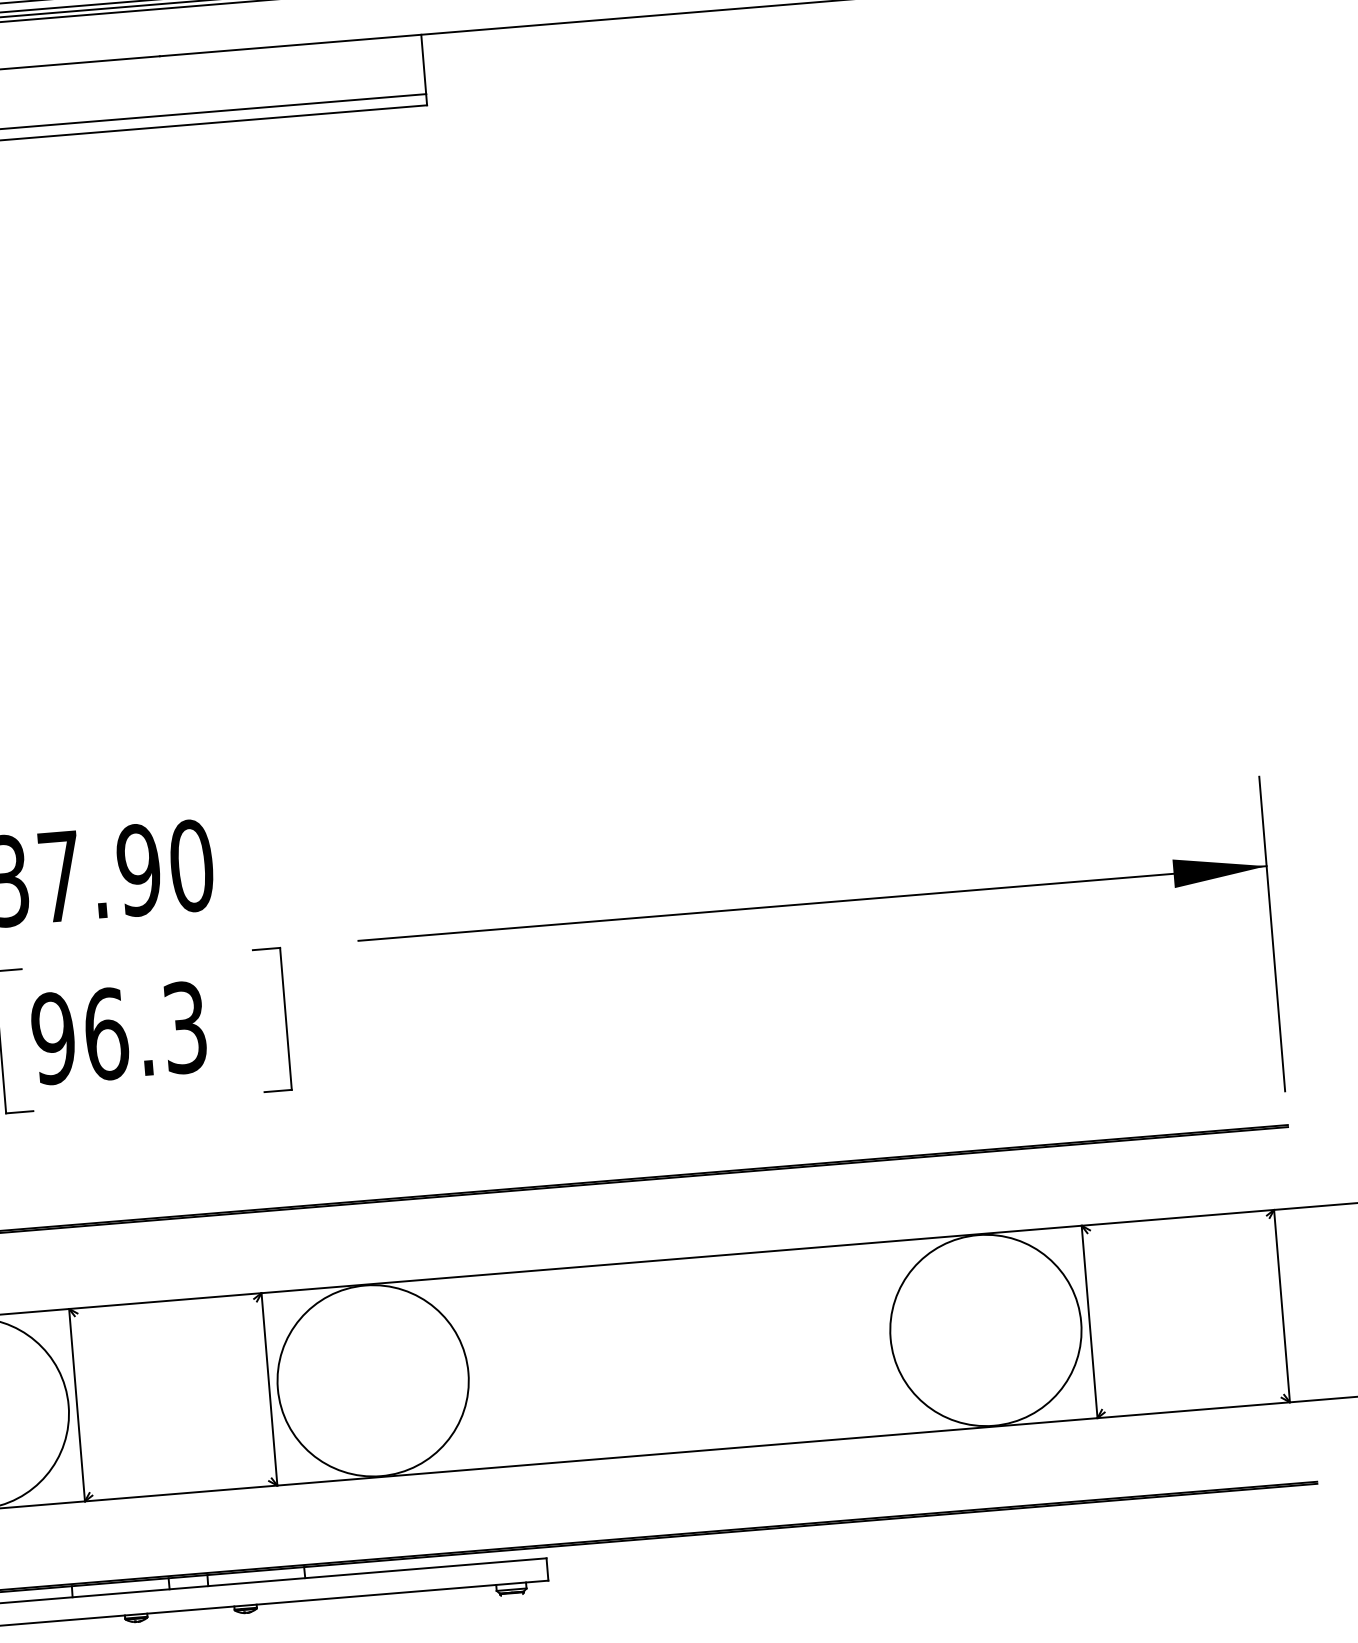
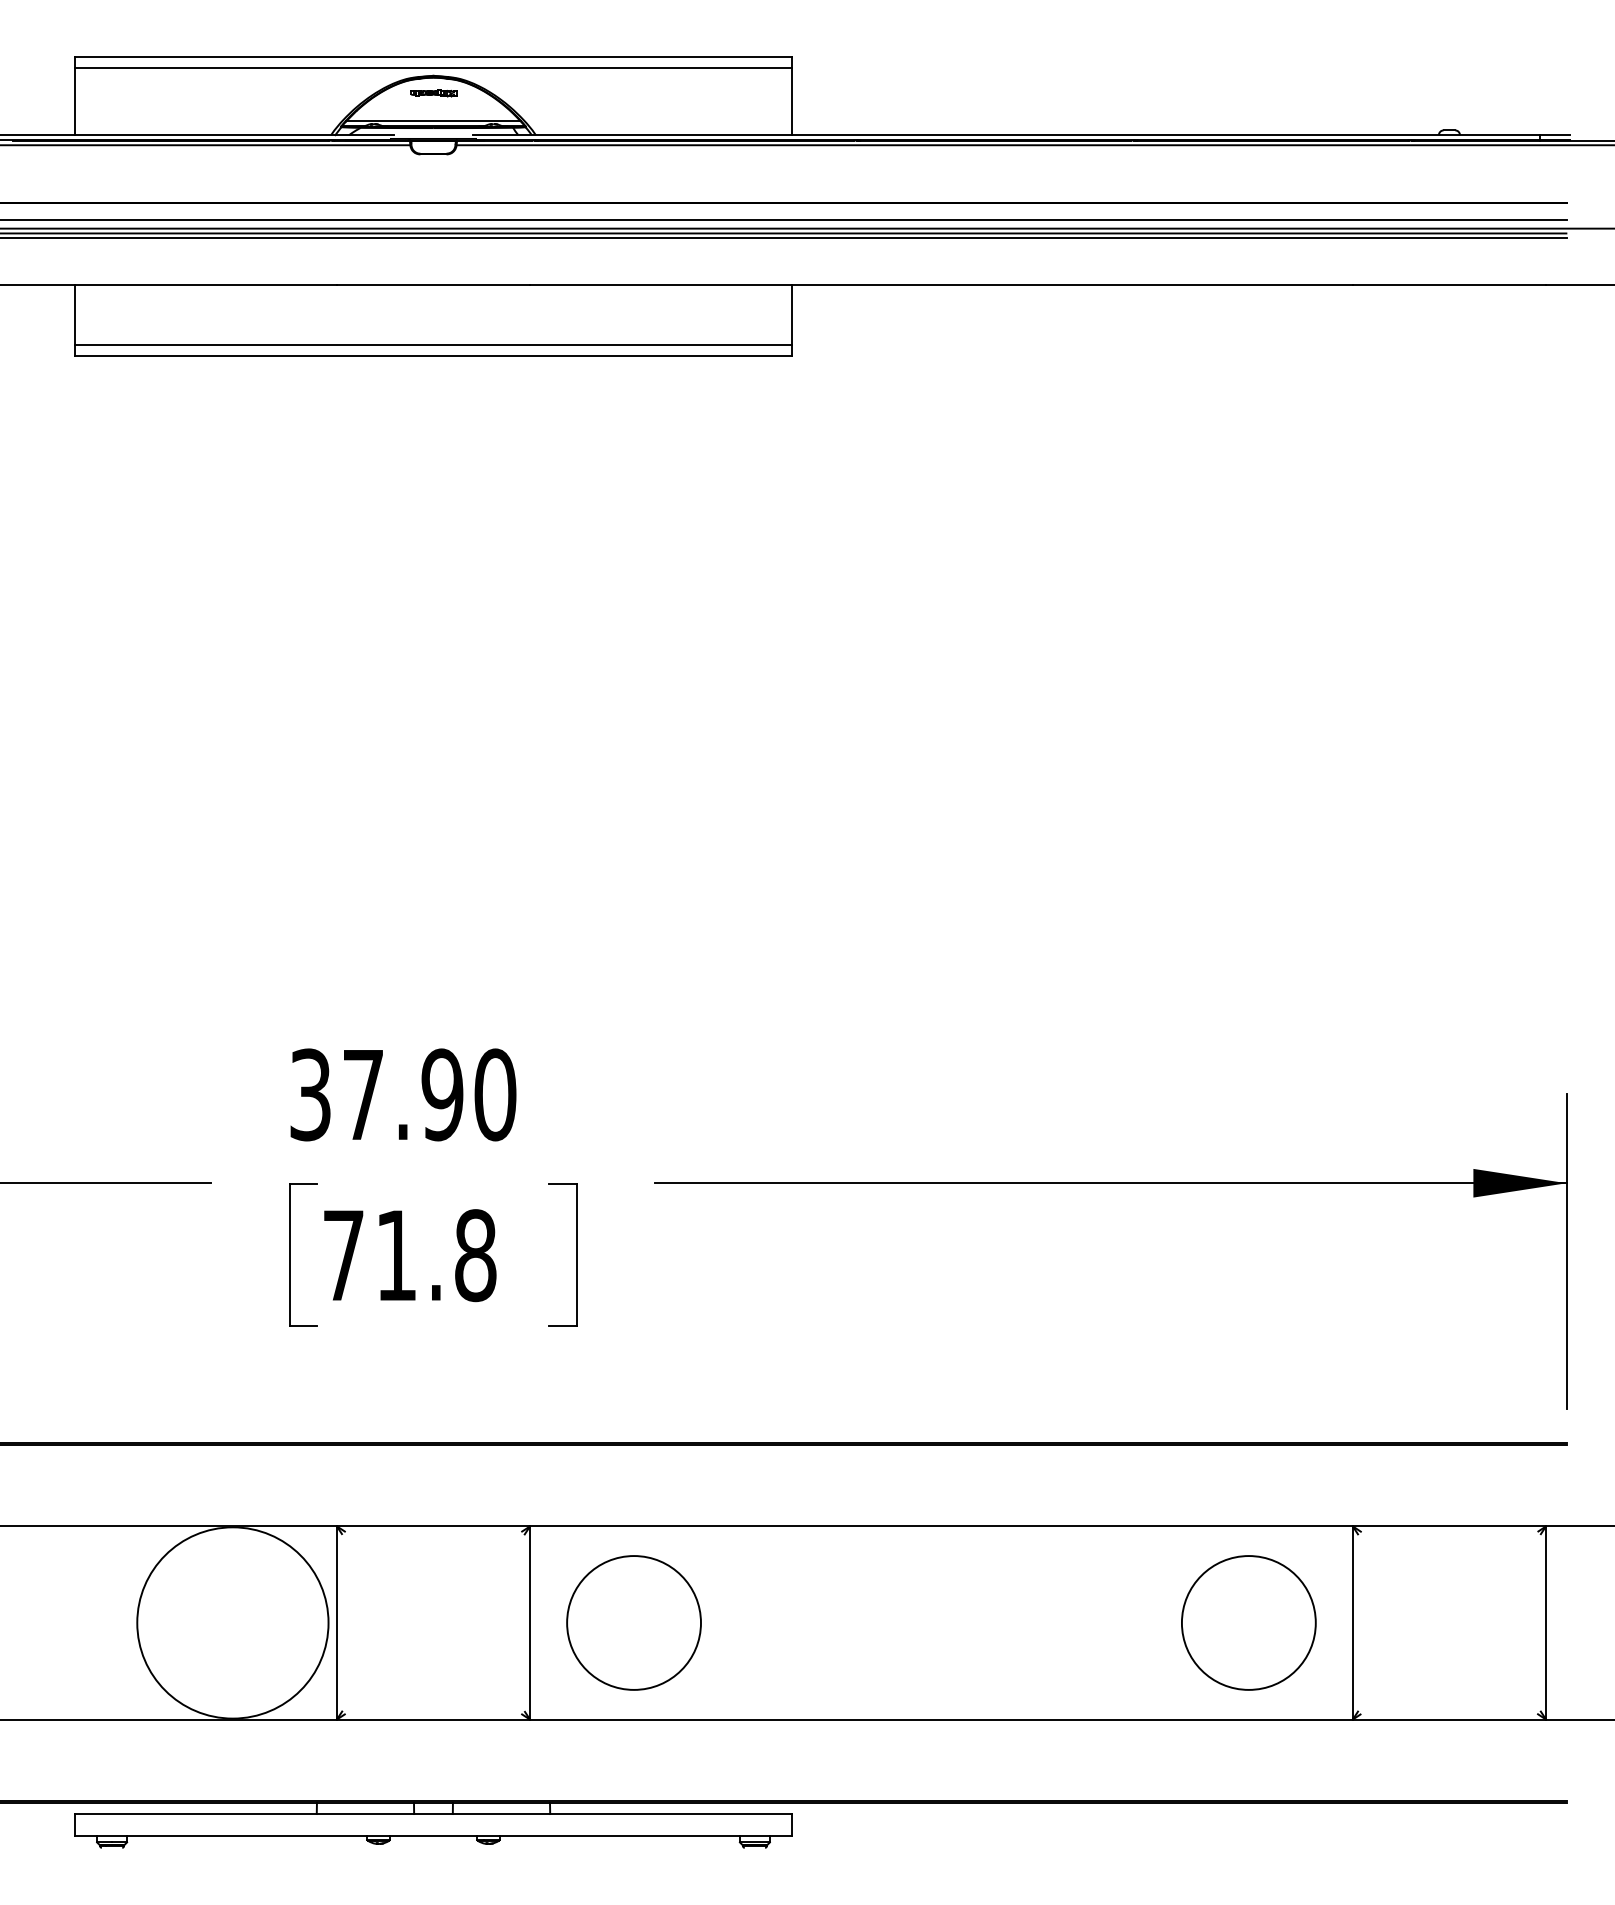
text: (119, 1033) -> (409, 1255), 96.3 -> 71.8
circle: (985, 1330) -> (1248, 1622), size x0.7
circle: (372, 1380) -> (633, 1622), size x0.7

